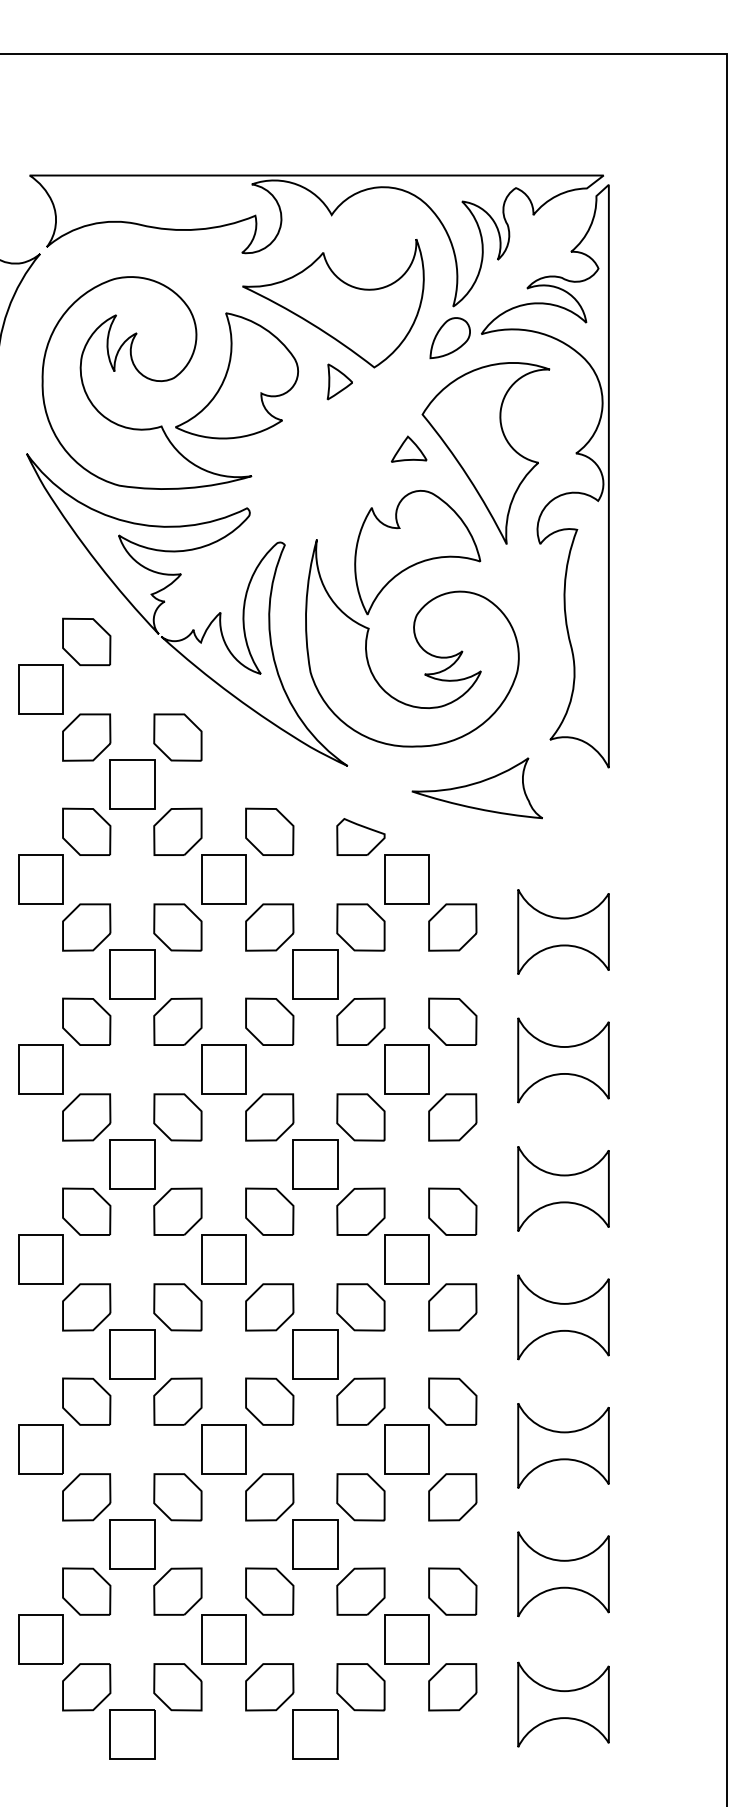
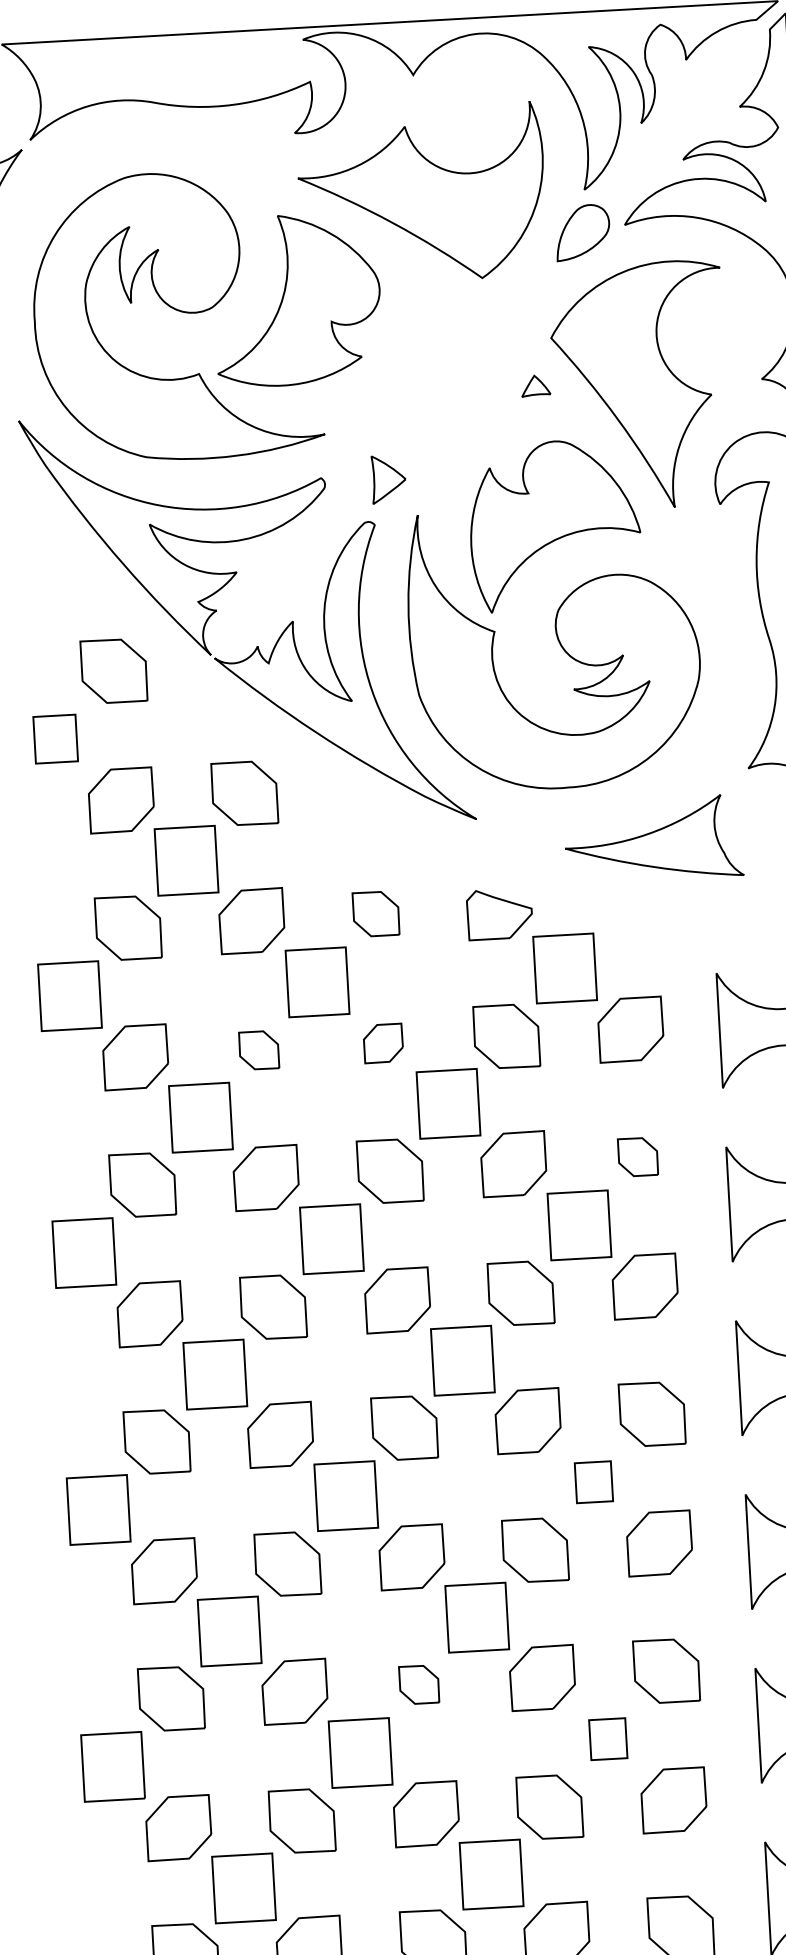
part: (339, 381) -> (388, 478), moved
part: (409, 448) -> (536, 385), size x0.6
part: (40, 689) -> (55, 738), size x0.7
part: (269, 831) -> (375, 913), size x0.7
part: (177, 927) -> (258, 1050), size x0.6
part: (269, 927) -> (382, 1043), size x0.6
part: (452, 1021) -> (637, 1156), size x0.6
part: (406, 1259) -> (593, 1482), size x0.6
part: (269, 1401) -> (418, 1684), size x0.6
part: (406, 1449) -> (607, 1739), size x0.6

